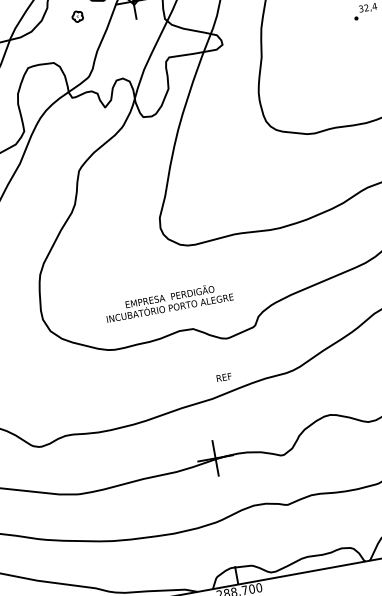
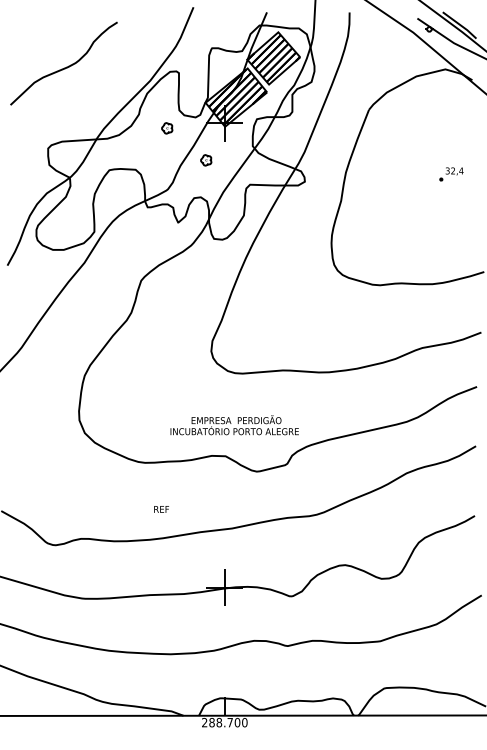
part: (121, 41) -> (206, 160), added
text: (168, 302) -> (234, 425), moved
text: (224, 377) -> (161, 509), moved

